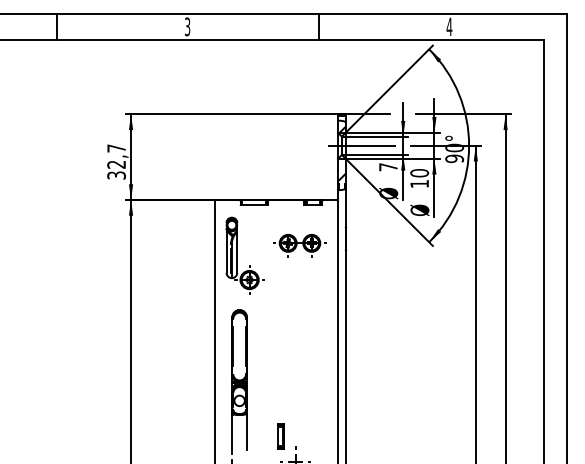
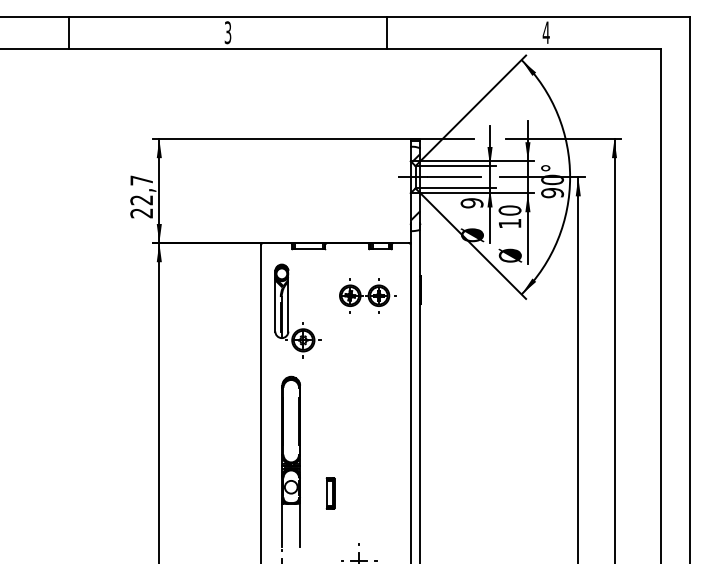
text: (387, 167) -> (471, 203), 7 -> 9
text: (116, 175) -> (141, 213), 32,7 -> 22,7
part: (280, 436) -> (330, 493), moved

